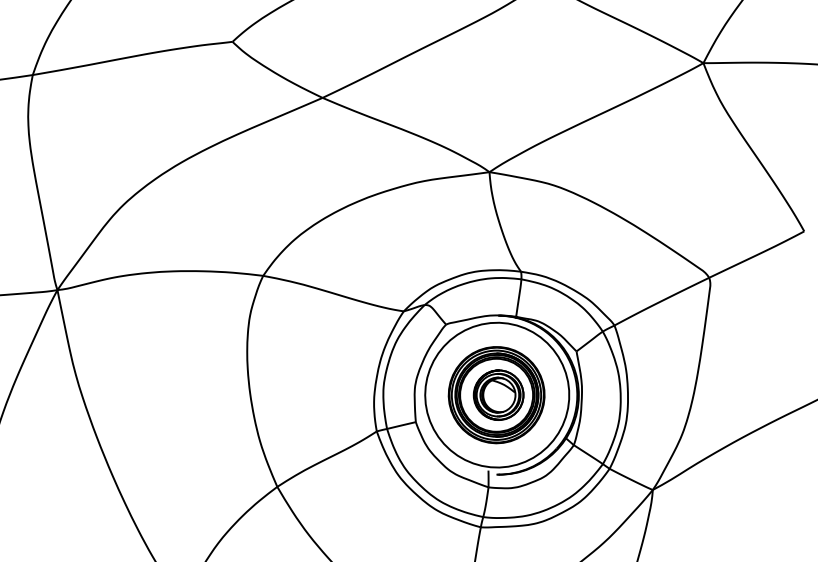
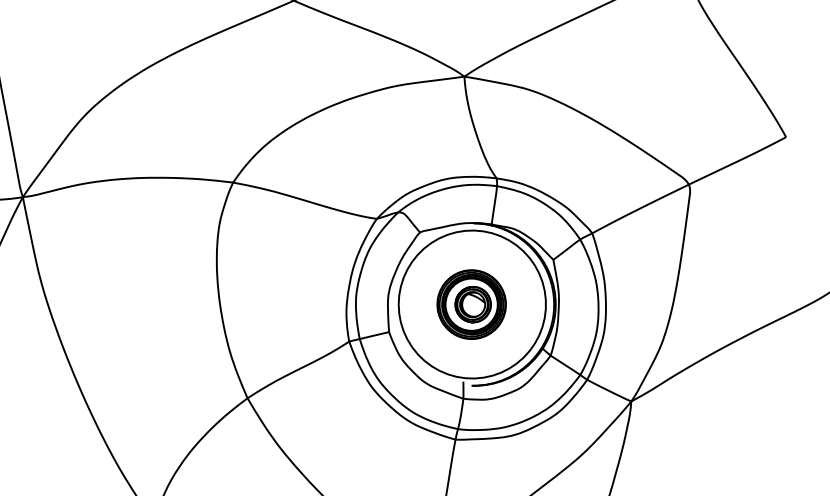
part: (496, 395) -> (471, 304), size x0.7

